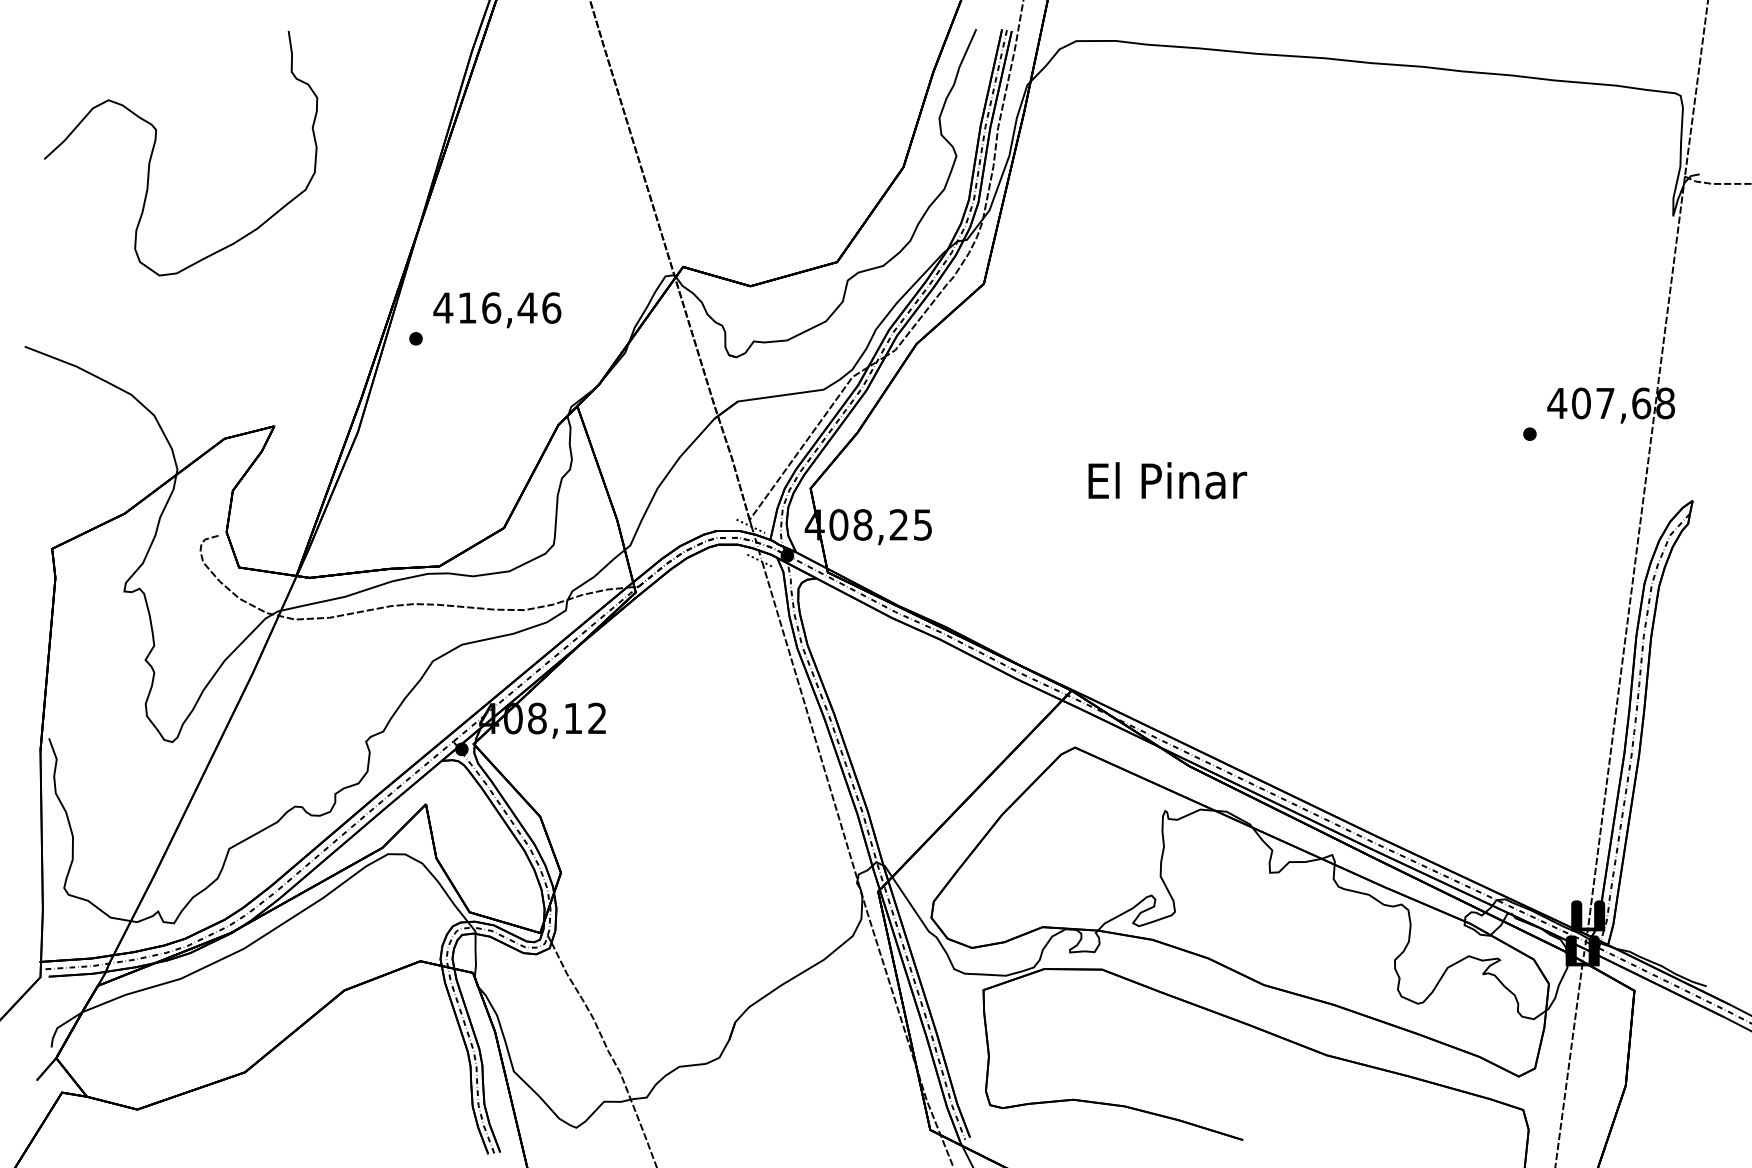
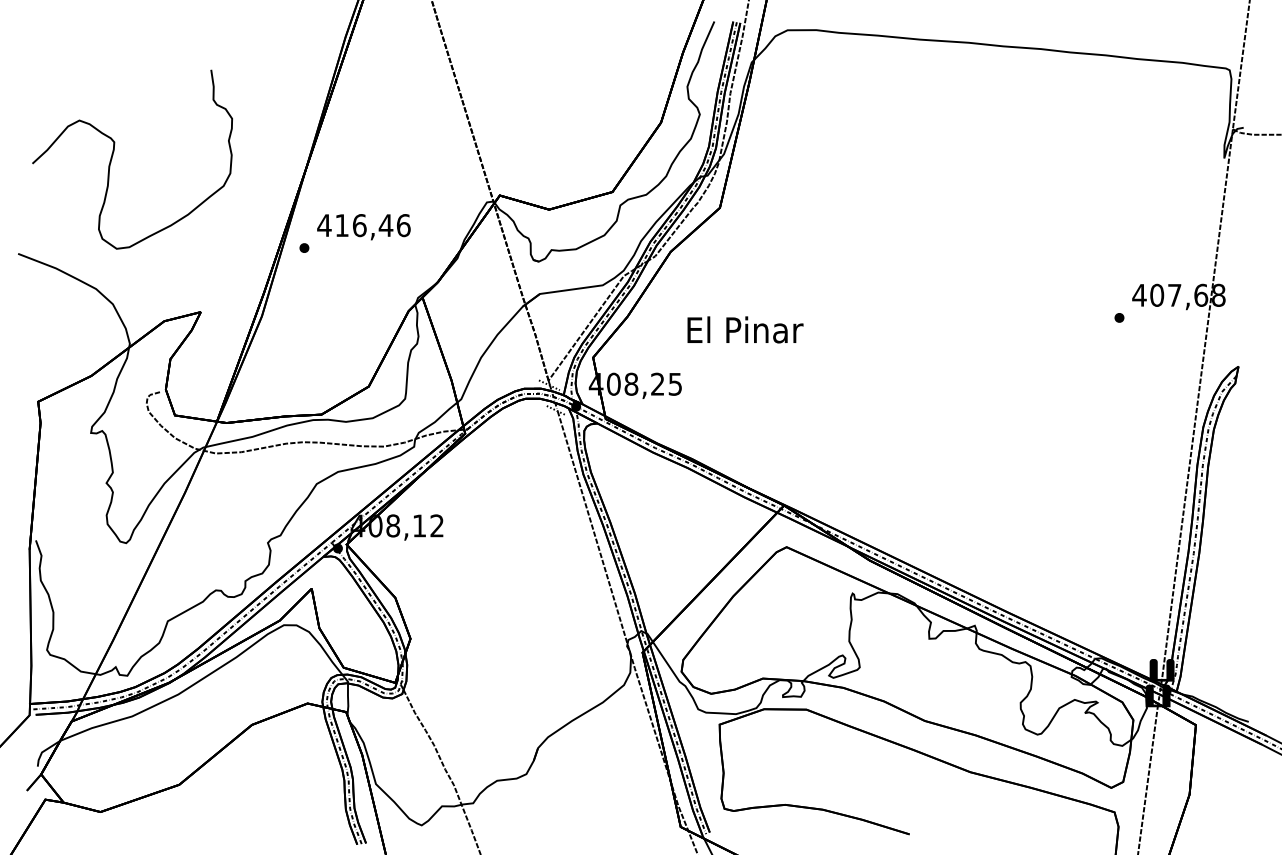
curve: (155, 148) -> (113, 155), moved
text: (1167, 480) -> (745, 329), moved

